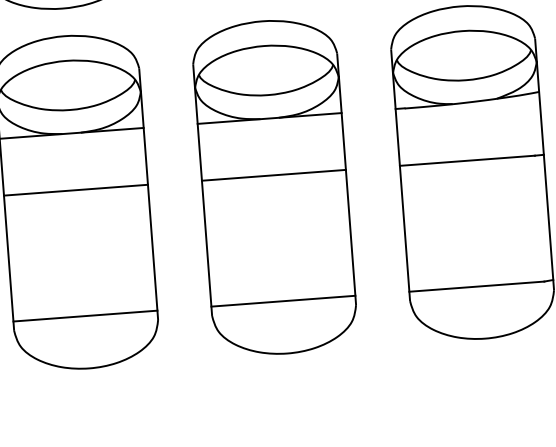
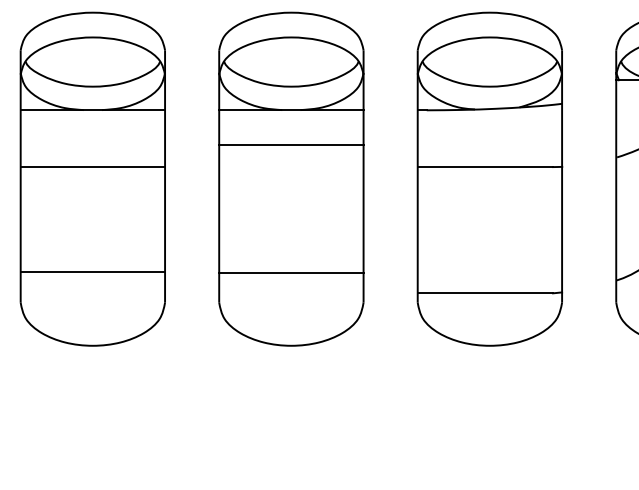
line: (274, 175) -> (291, 145), moved
line: (283, 301) -> (291, 273), moved
line: (85, 316) -> (92, 272), moved

